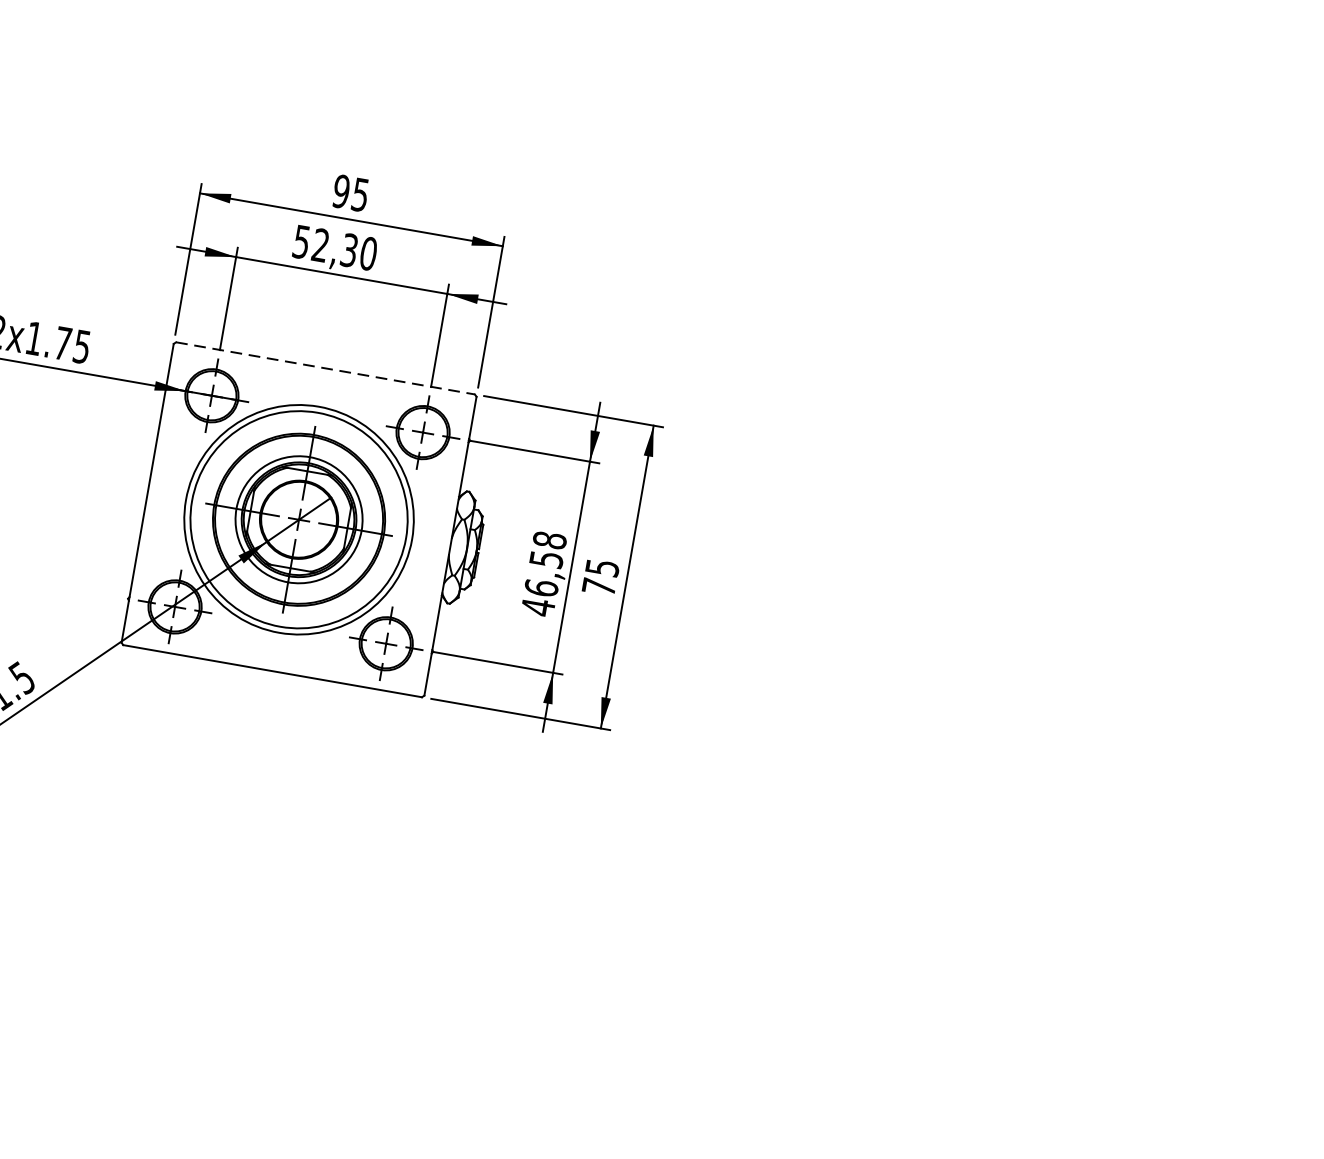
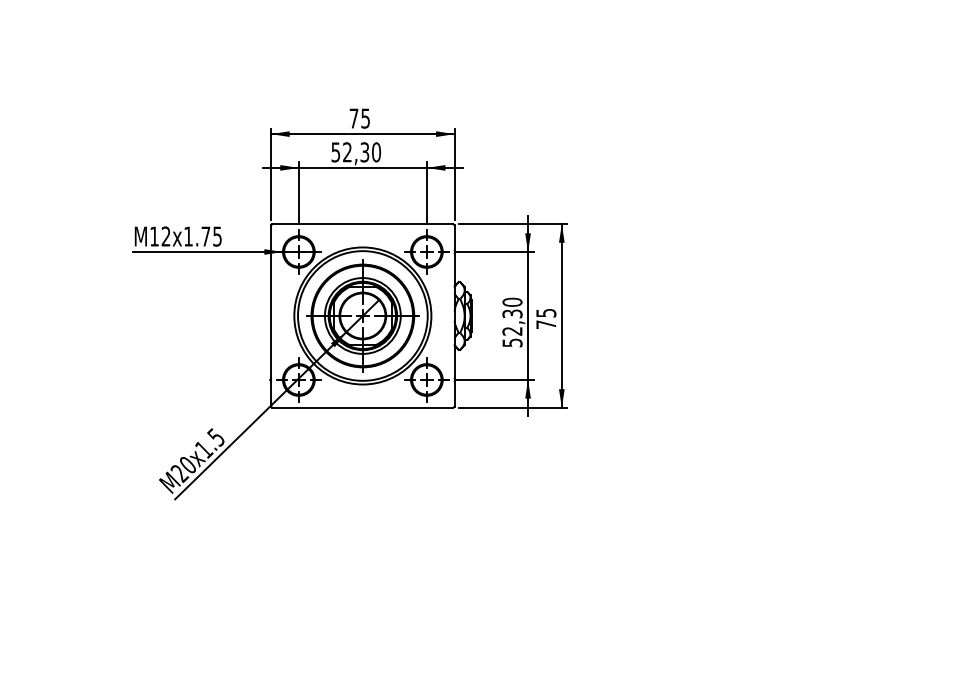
text: (340, 191) -> (353, 118), 95 -> 75
line: (324, 368) -> (362, 224), dashed -> solid
text: (544, 573) -> (512, 322), 46,58 -> 52,30

